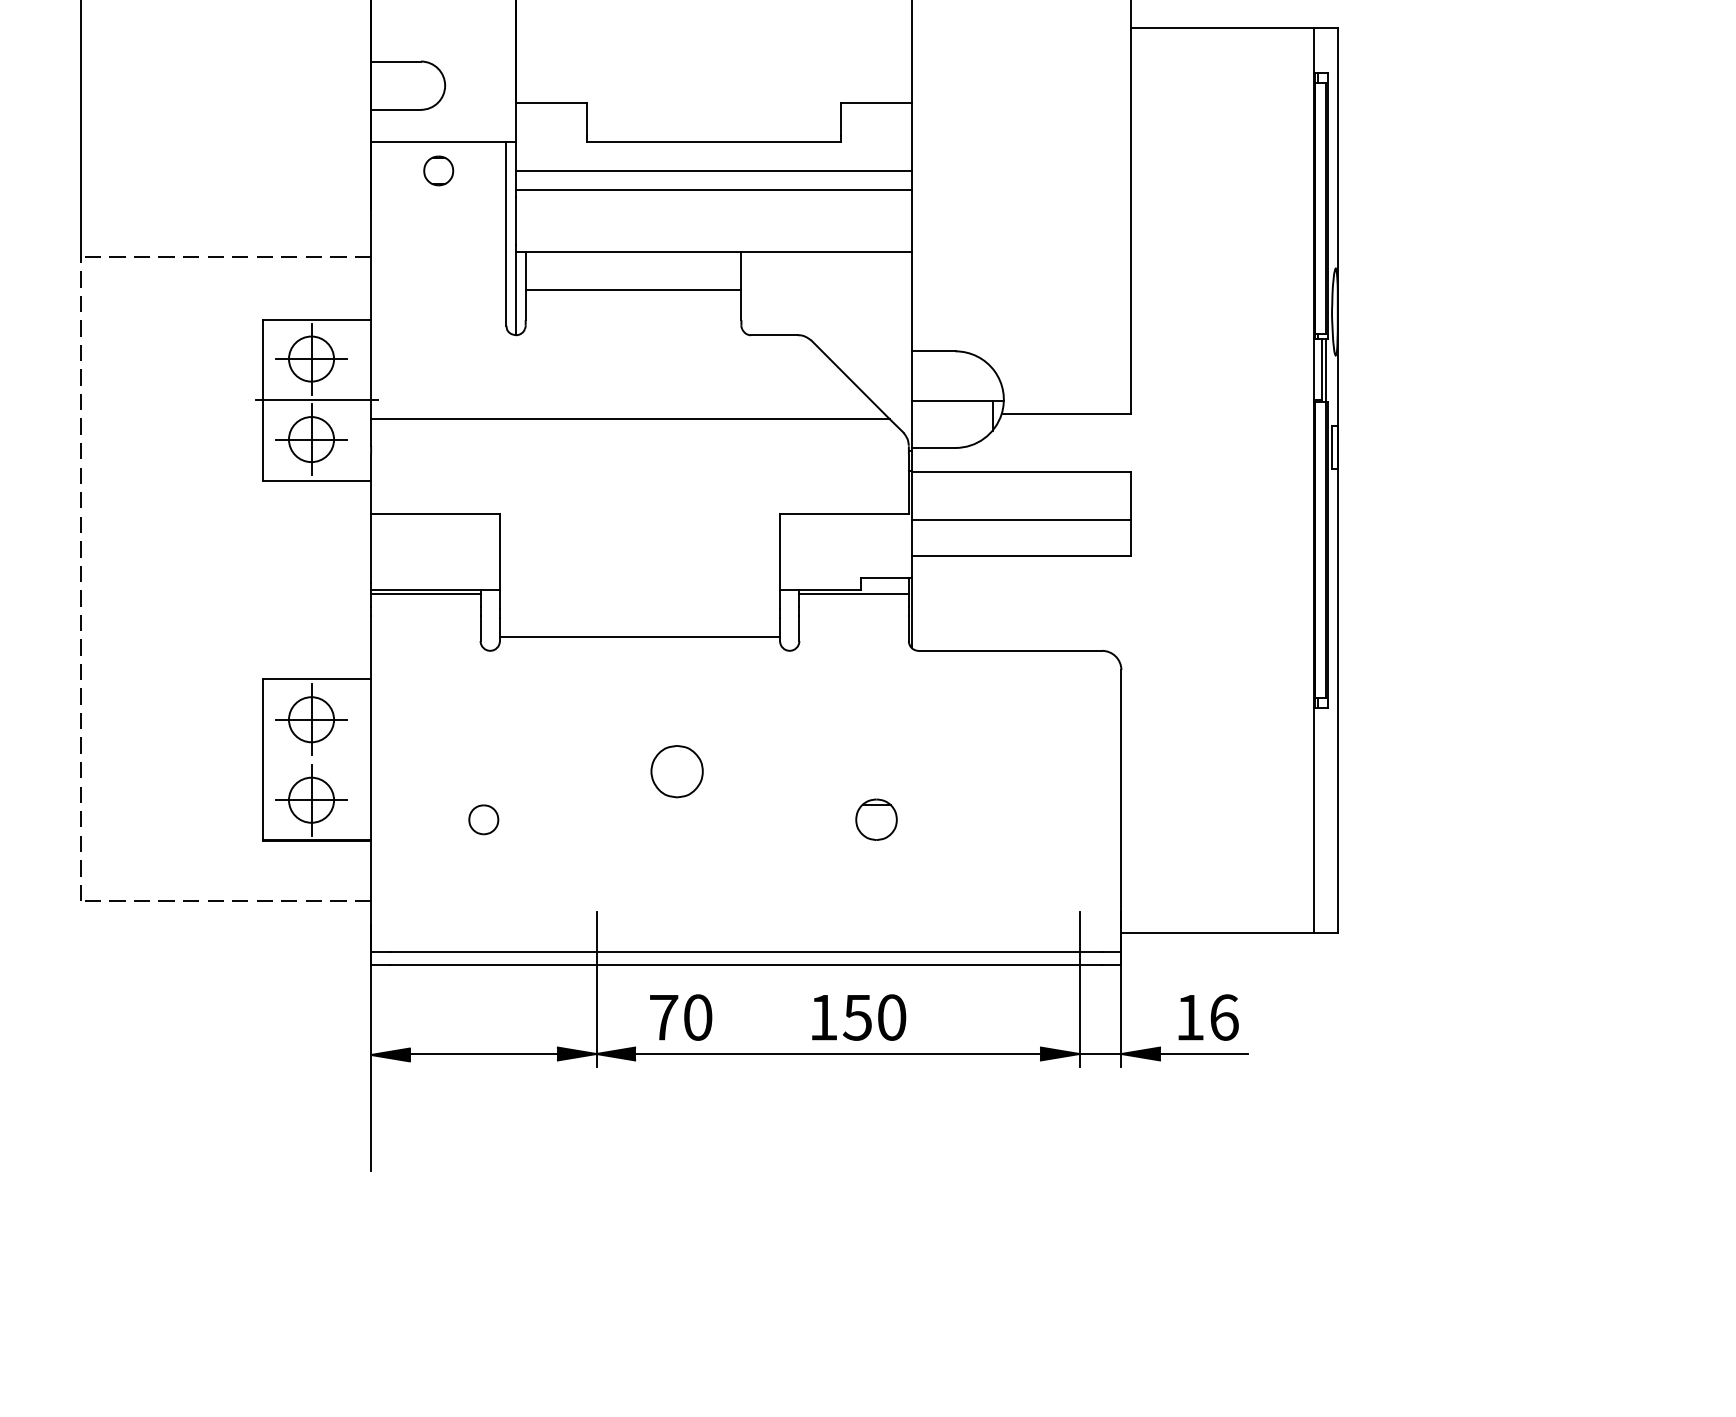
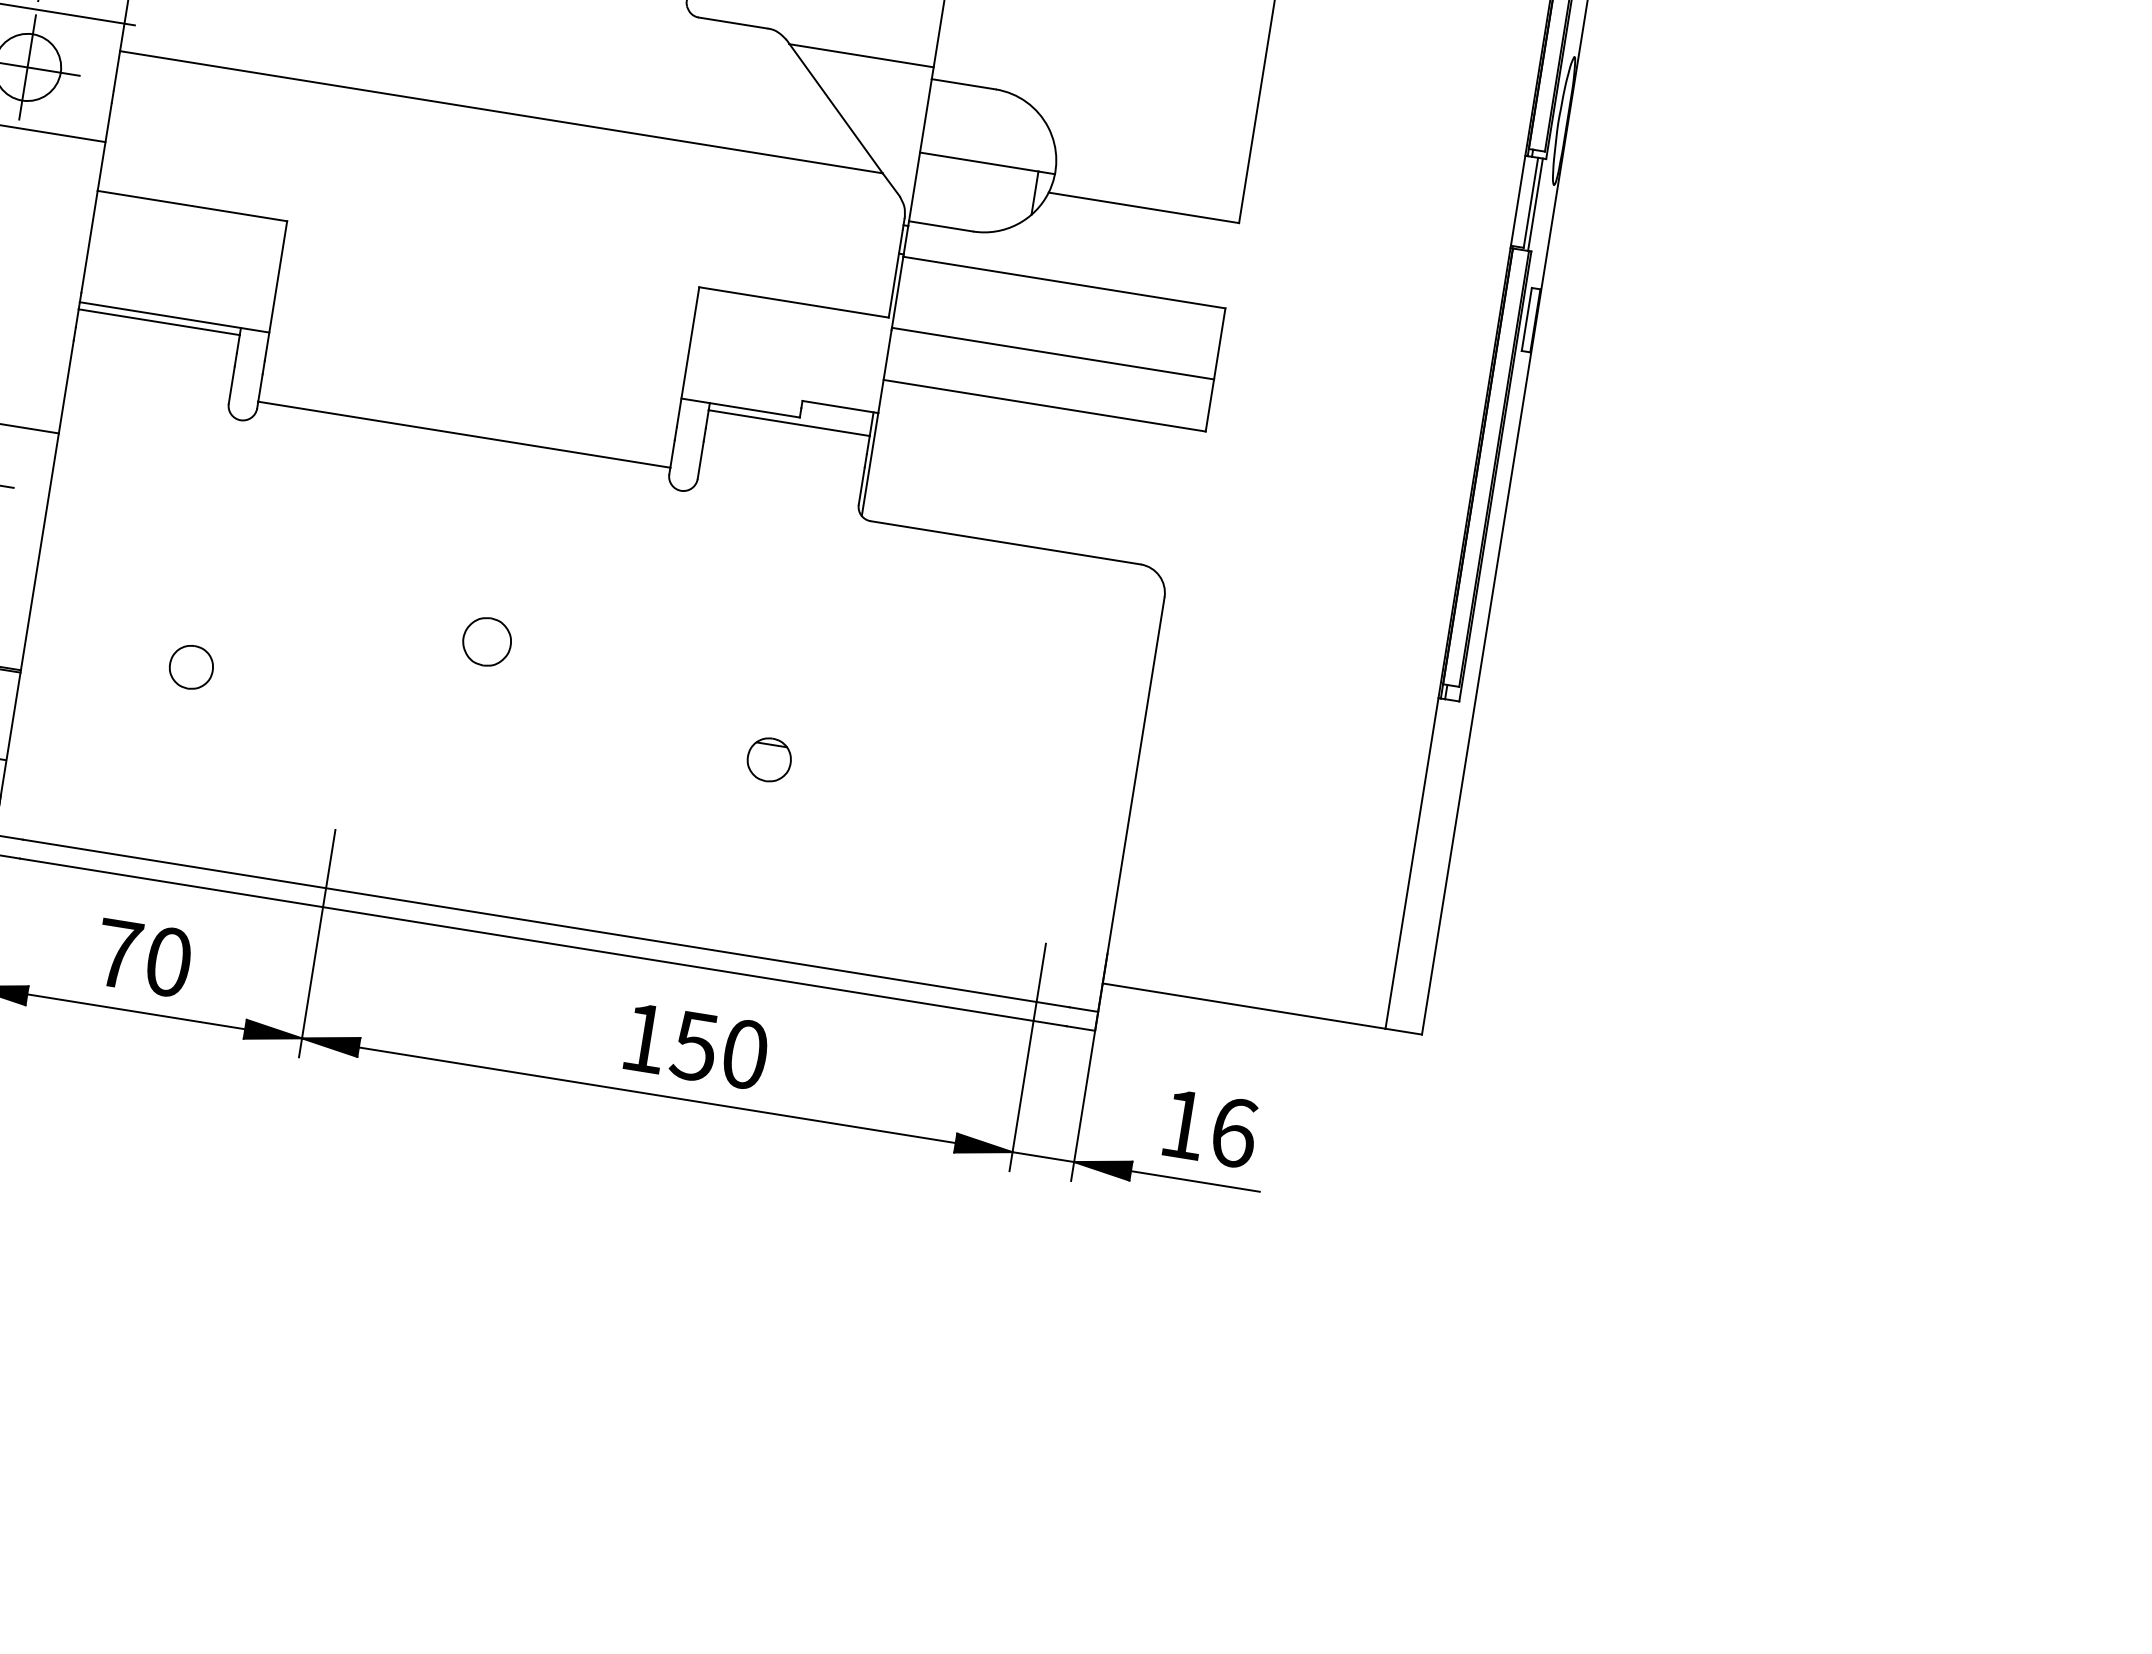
line: (862, 343) -> (860, 55), added
part: (676, 771) -> (486, 641), size x0.62
part: (876, 819) -> (769, 759), size x0.71
text: (681, 1017) -> (144, 958), moved

